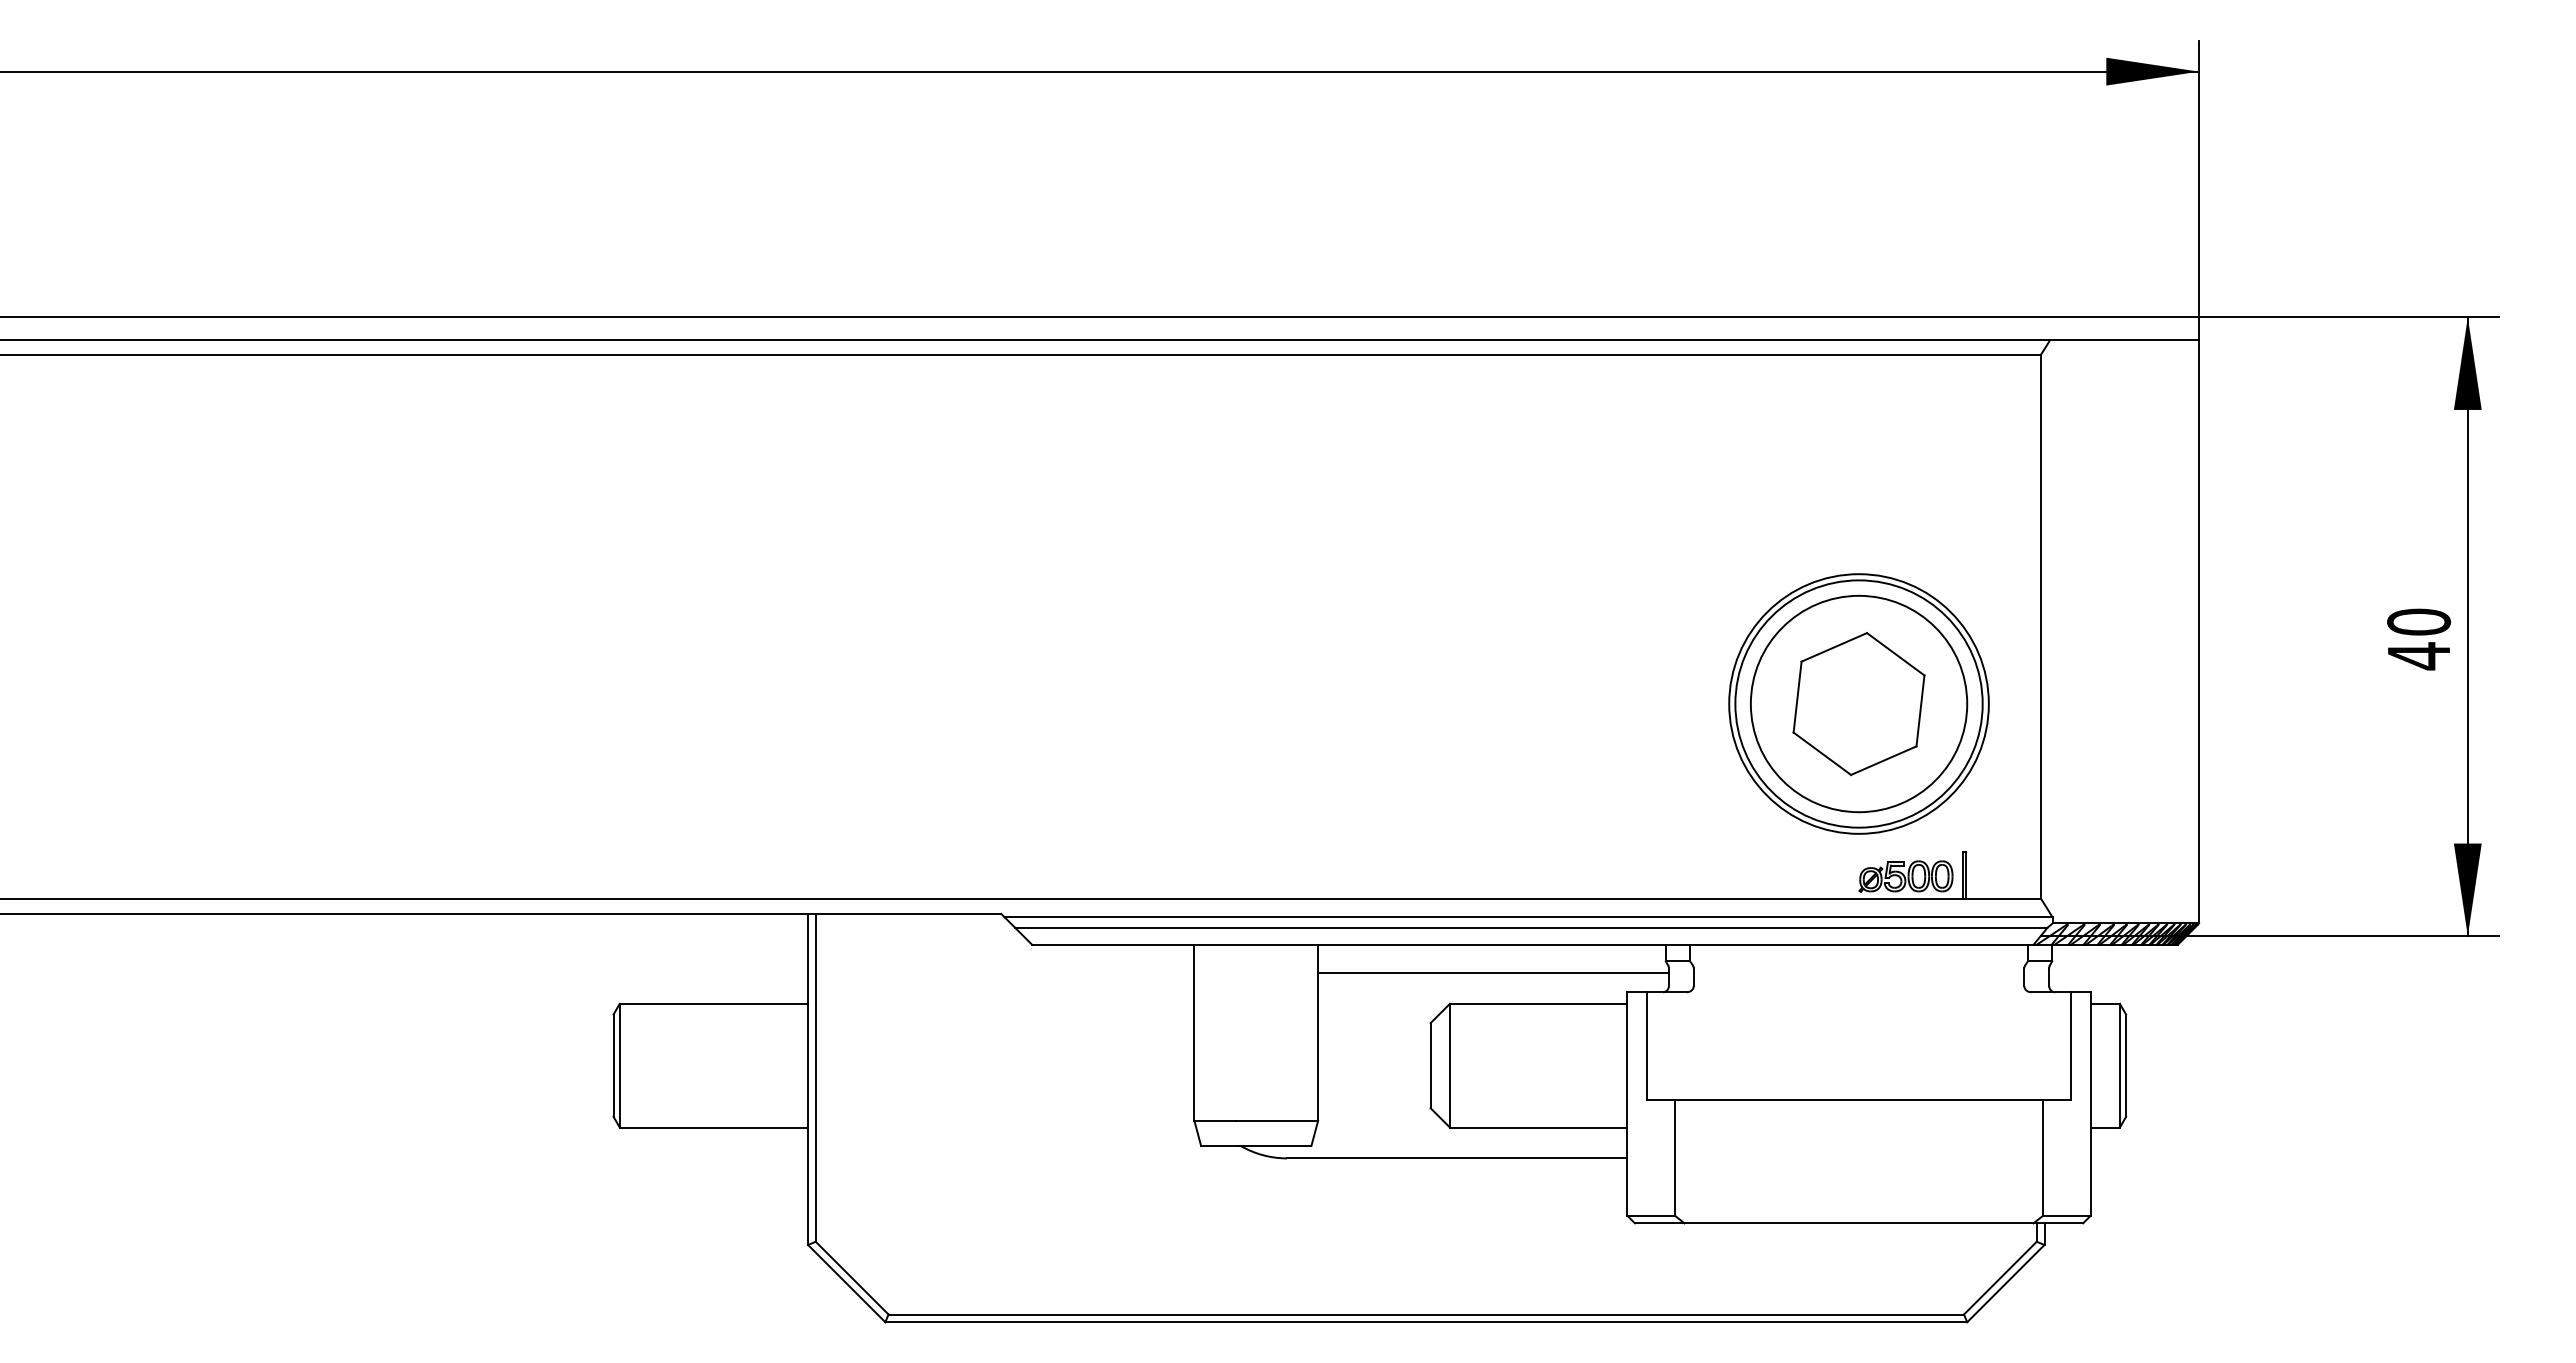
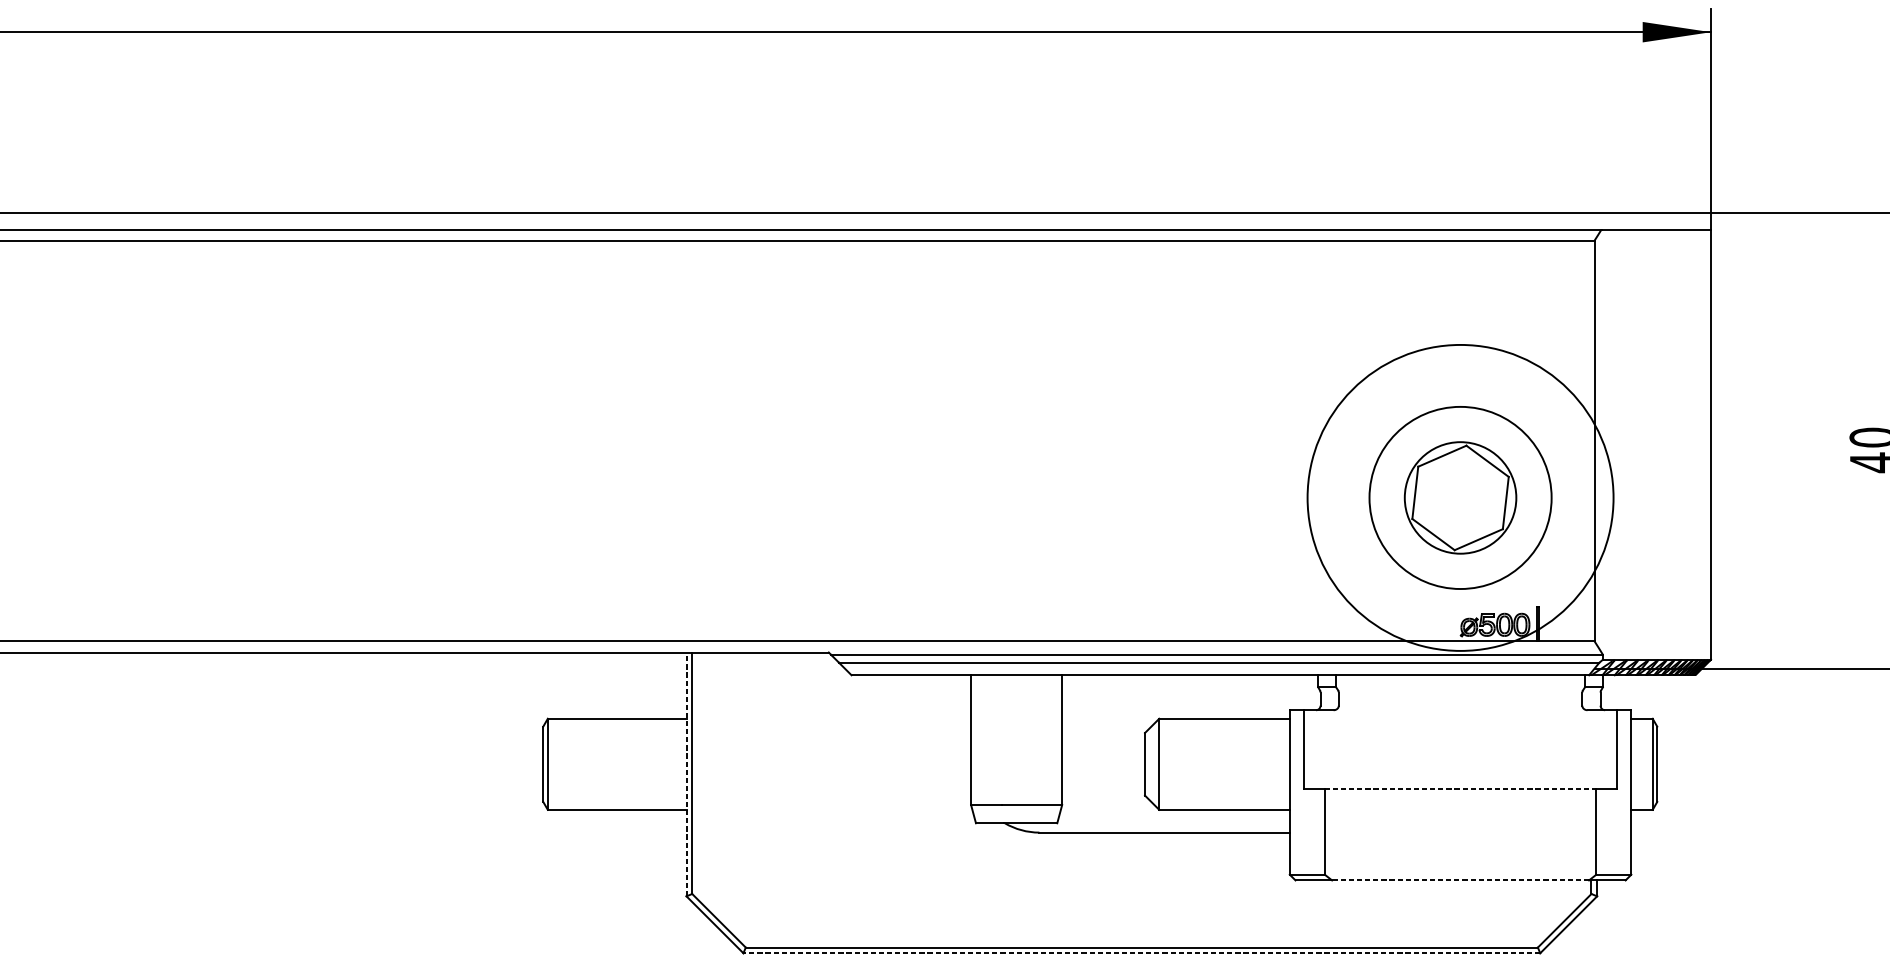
circle: (1858, 703) -> (1460, 497), size x0.7
circle: (1858, 703) -> (1460, 497), size x1.6
line: (1493, 972) -> (1191, 695), removed
line: (808, 1079) -> (686, 774), solid -> dashed
line: (1859, 1099) -> (1460, 789), solid -> dashed
line: (1858, 1223) -> (1460, 880), solid -> dashed
line: (1426, 1322) -> (1142, 953), solid -> dashed

